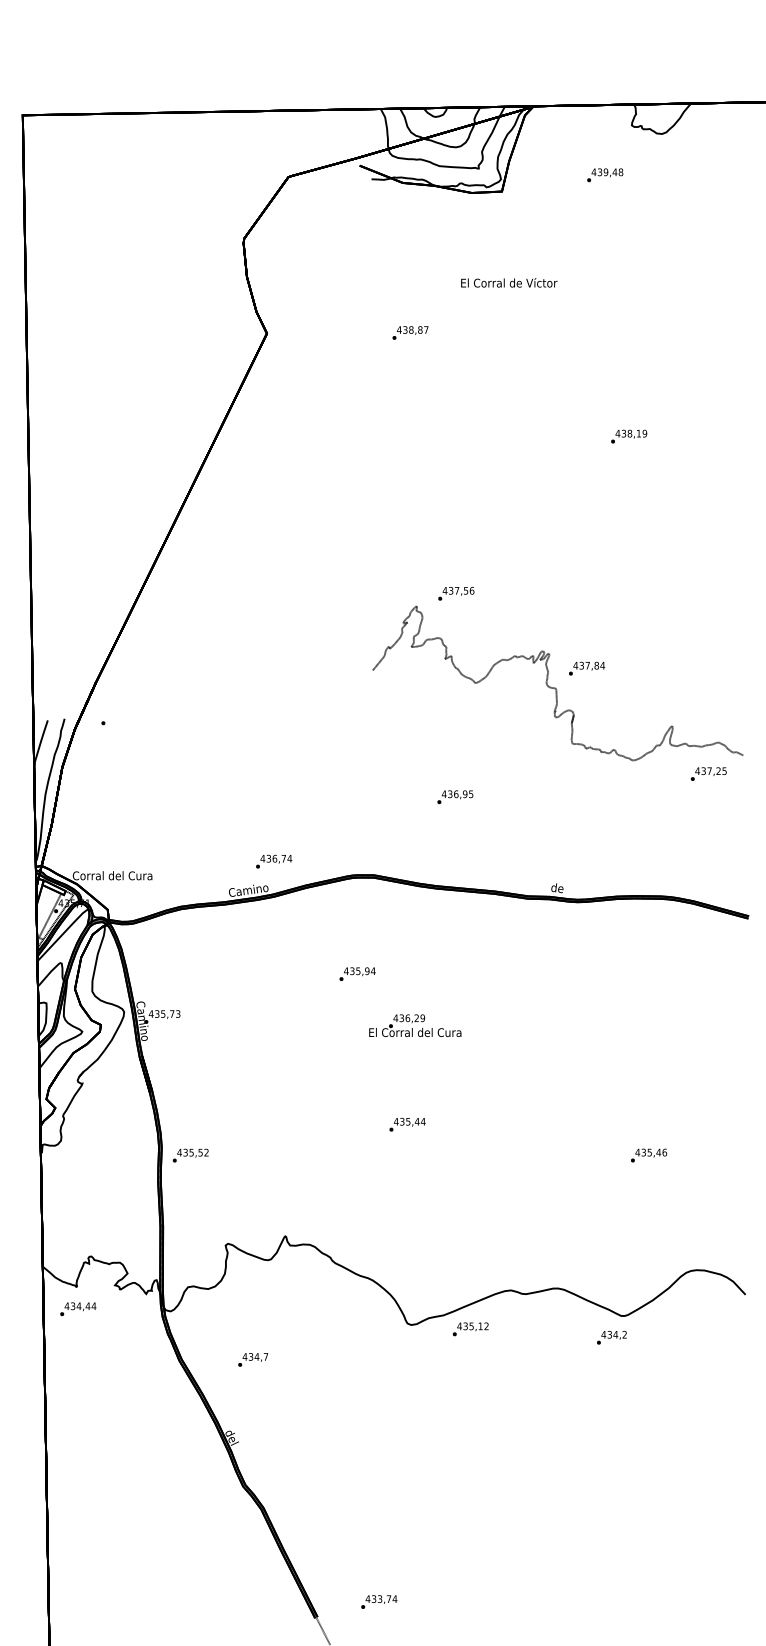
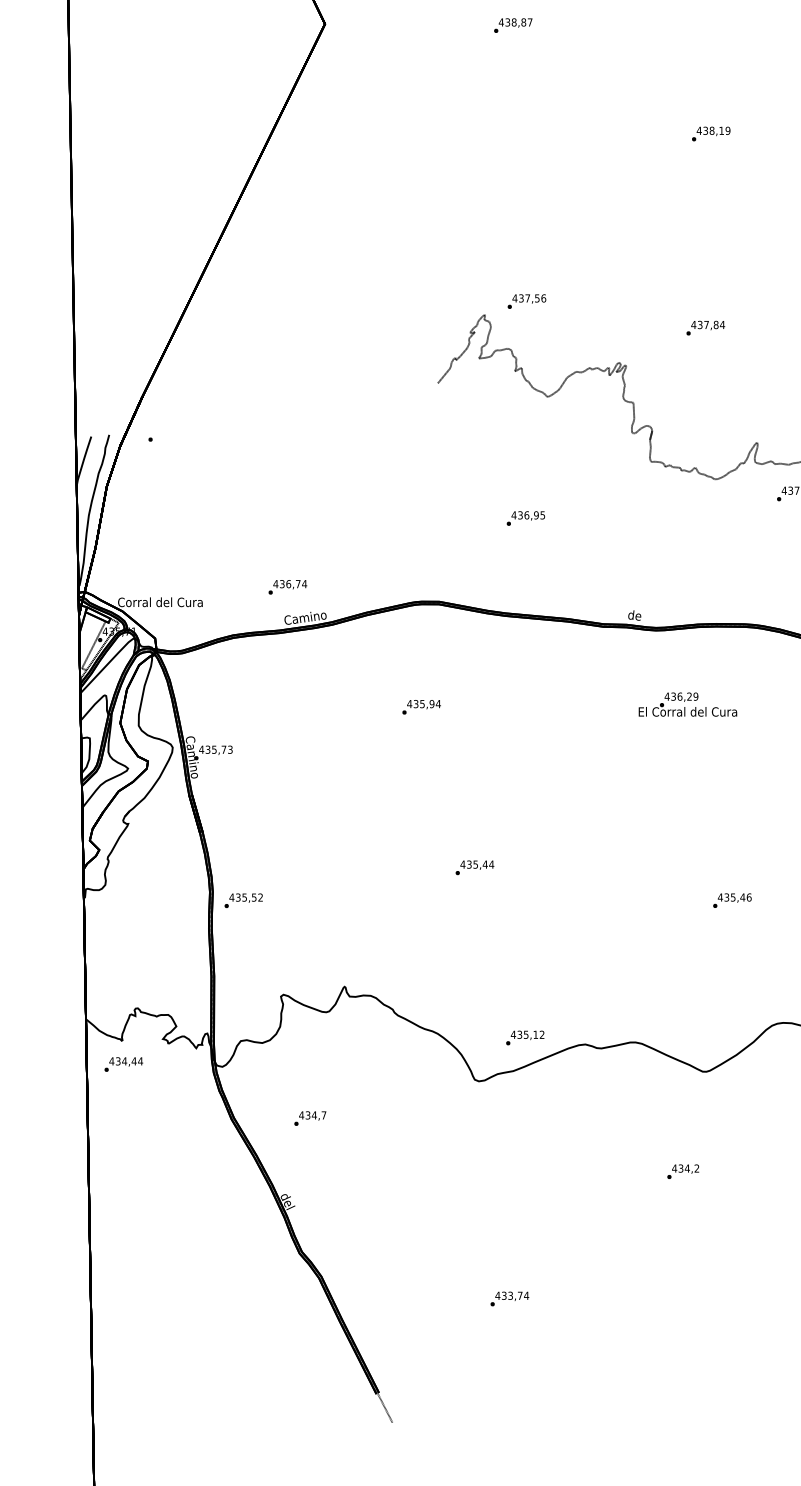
text: (410, 332) -> (513, 25), moved
text: (587, 668) -> (706, 327), moved
text: (274, 861) -> (288, 587), moved
text: (415, 1025) -> (688, 704), moved
text: (470, 1329) -> (525, 1038), moved
text: (611, 1337) -> (682, 1171), moved
text: (379, 1601) -> (510, 1298), moved

